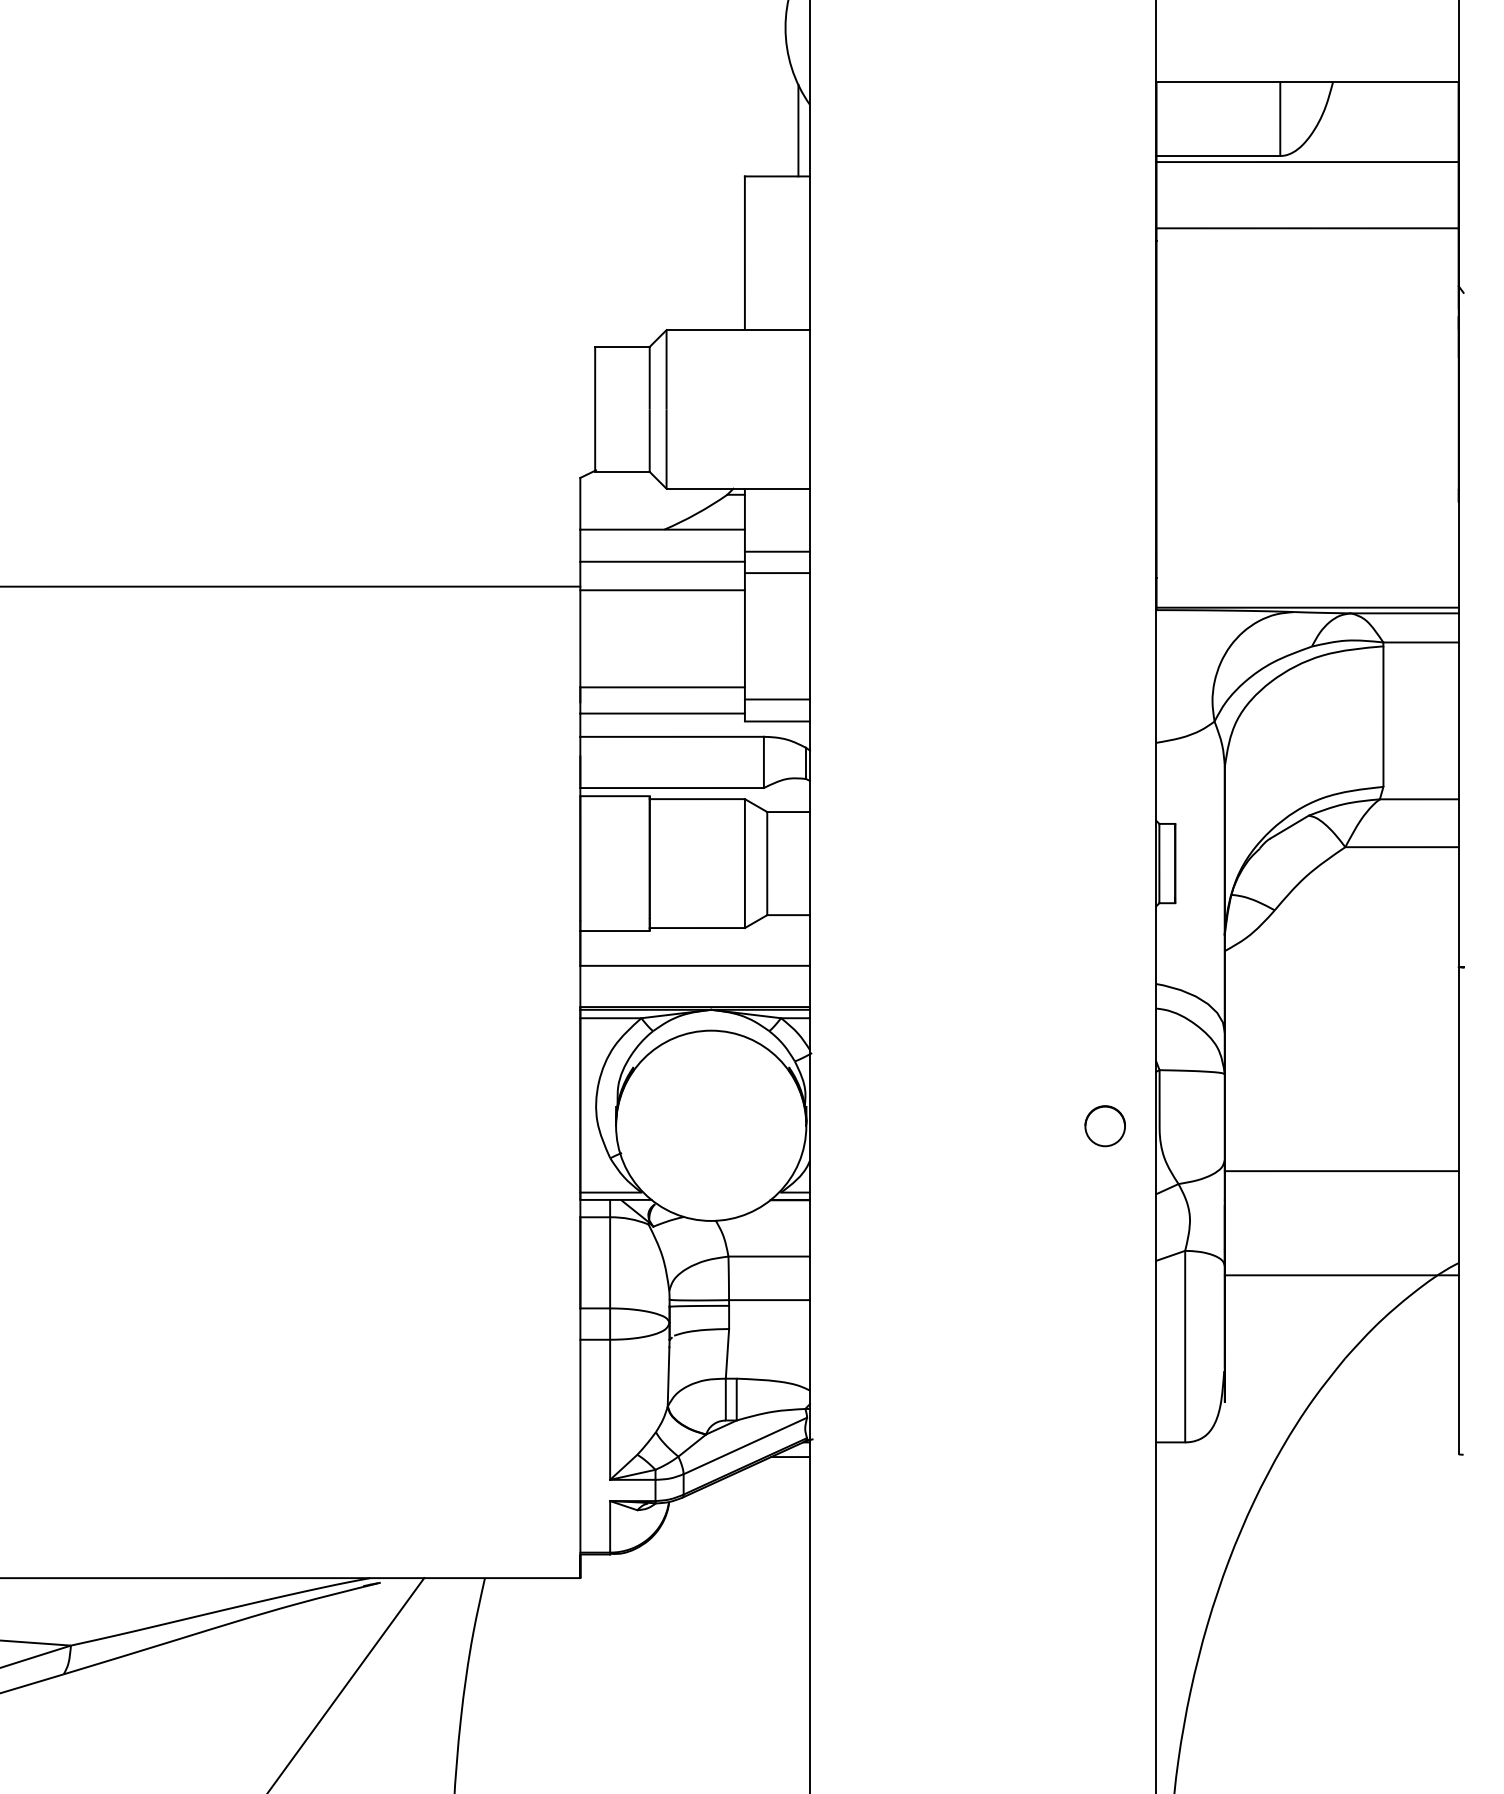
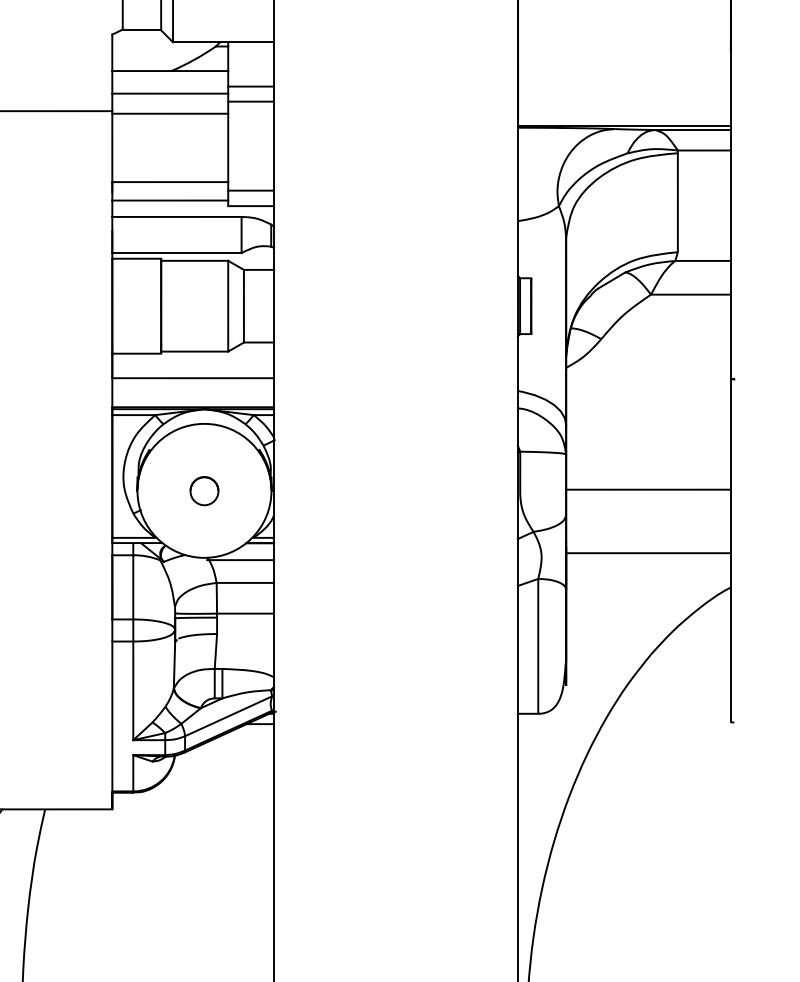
part: (1104, 1126) -> (203, 491), moved
line: (1341, 1171) -> (648, 489), moved
line: (762, 1224) -> (240, 560), added
line: (1341, 1275) -> (648, 553), moved

